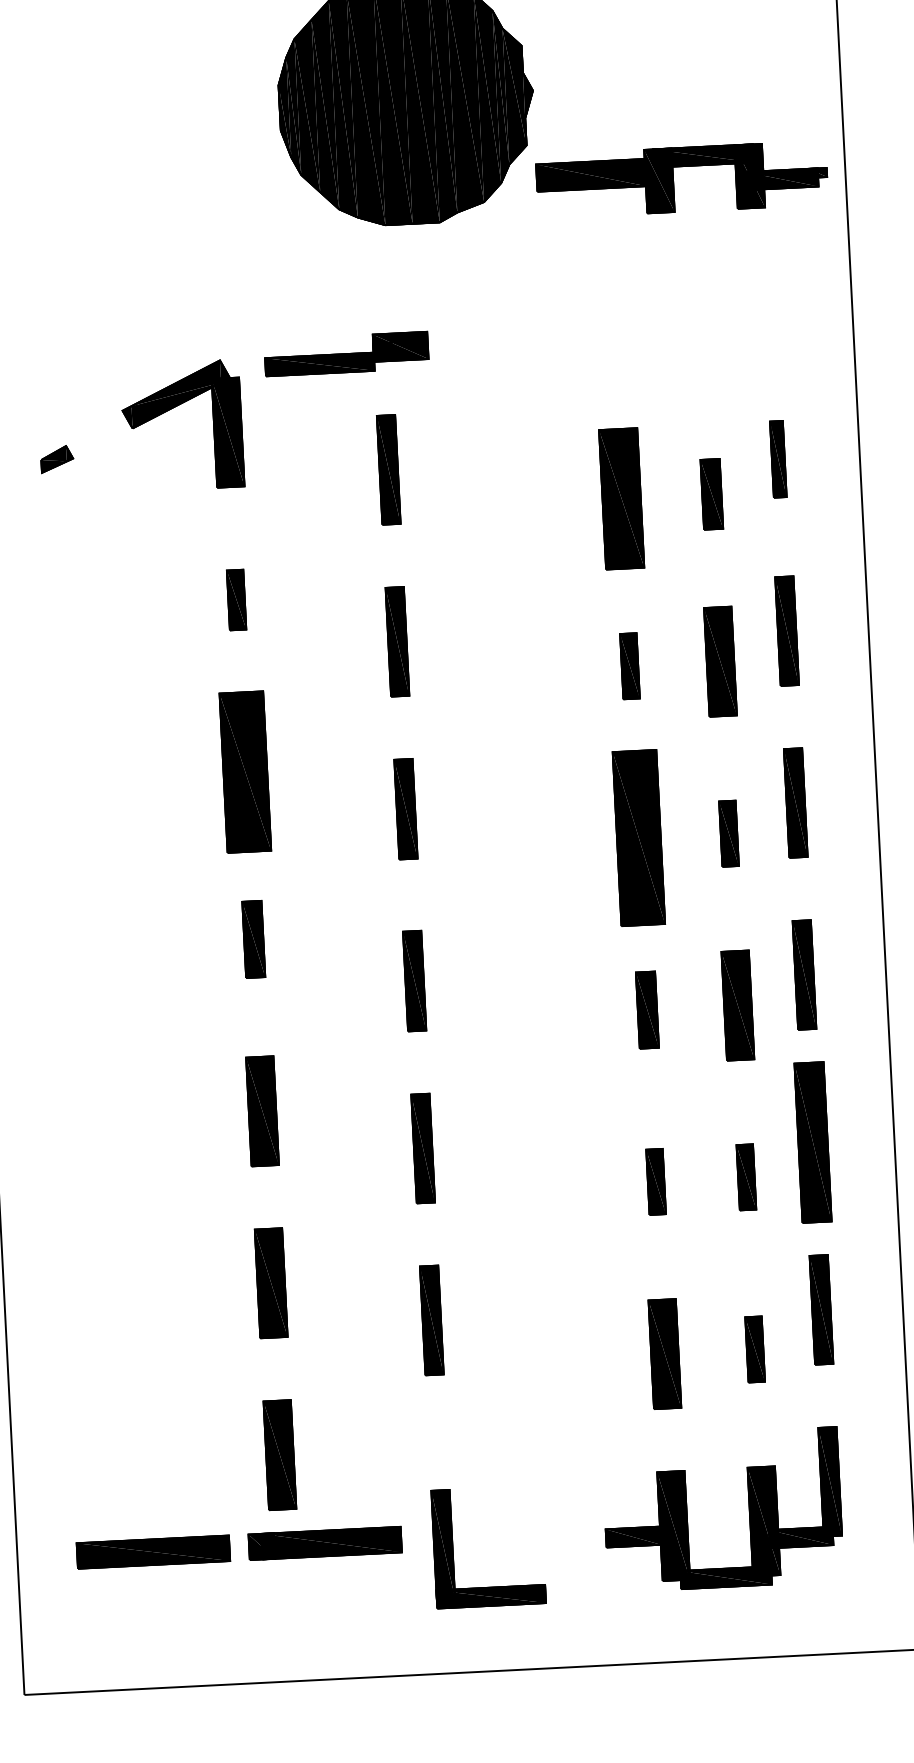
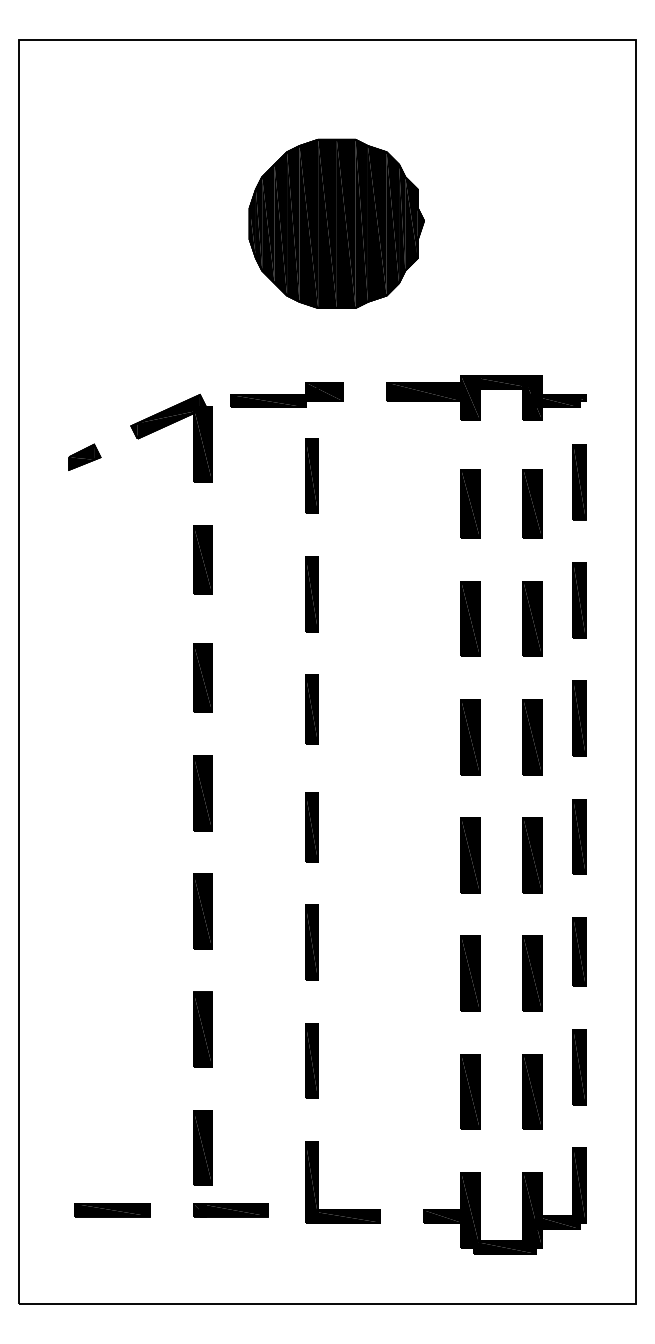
part: (682, 178) -> (486, 397), moved
part: (56, 458) -> (84, 456), size x1.43
part: (778, 459) -> (579, 482), size x1.43
part: (711, 493) -> (532, 503), size x1.43
part: (621, 498) -> (470, 503), size x0.71
part: (235, 599) -> (202, 559), size x1.67
part: (629, 665) -> (470, 618), size x1.67
part: (244, 770) -> (202, 677), size x0.62
part: (728, 833) -> (532, 737), size x1.67
part: (638, 838) -> (470, 737), size x0.62
part: (253, 939) -> (202, 793), size x1.43
part: (647, 1010) -> (470, 855), size x1.43
part: (812, 1141) -> (579, 951), size x0.62
part: (746, 1177) -> (532, 973), size x1.67
part: (655, 1181) -> (470, 973), size x1.67
part: (754, 1348) -> (532, 1091), size x1.67
part: (324, 1543) -> (230, 1210), size x0.71
part: (453, 1549) -> (318, 1182), moved
part: (152, 1552) -> (112, 1210), size x0.71

